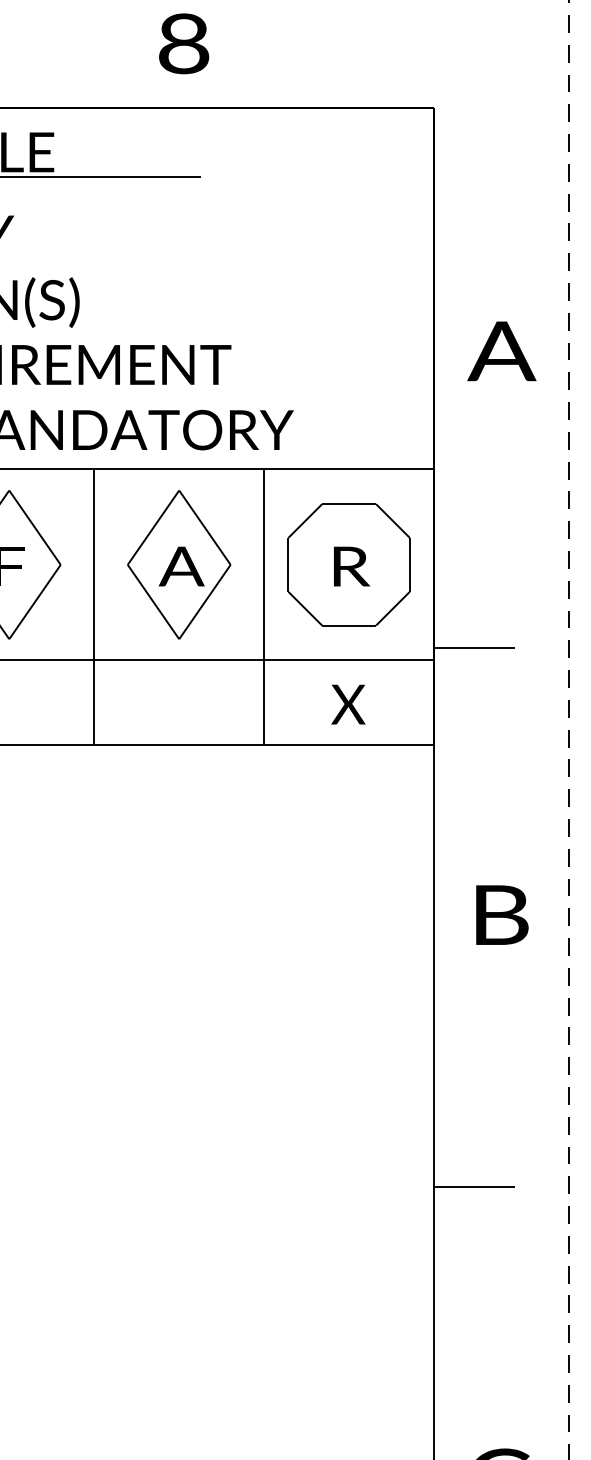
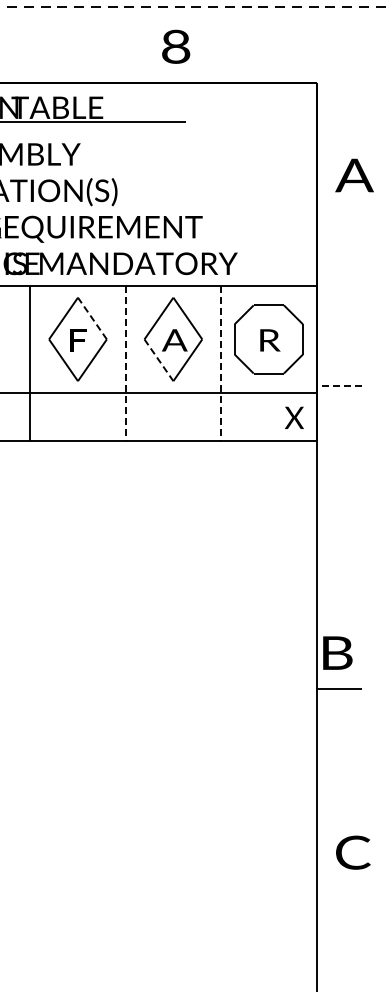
text: (501, 351) -> (354, 175), moved
line: (35, 527) -> (92, 318), solid -> dashed
line: (154, 602) -> (159, 360), solid -> dashed
line: (93, 607) -> (125, 363), solid -> dashed
line: (264, 607) -> (221, 363), solid -> dashed
line: (474, 646) -> (339, 385), solid -> dashed
text: (348, 703) -> (294, 417), moved
text: (501, 914) -> (337, 652), moved

